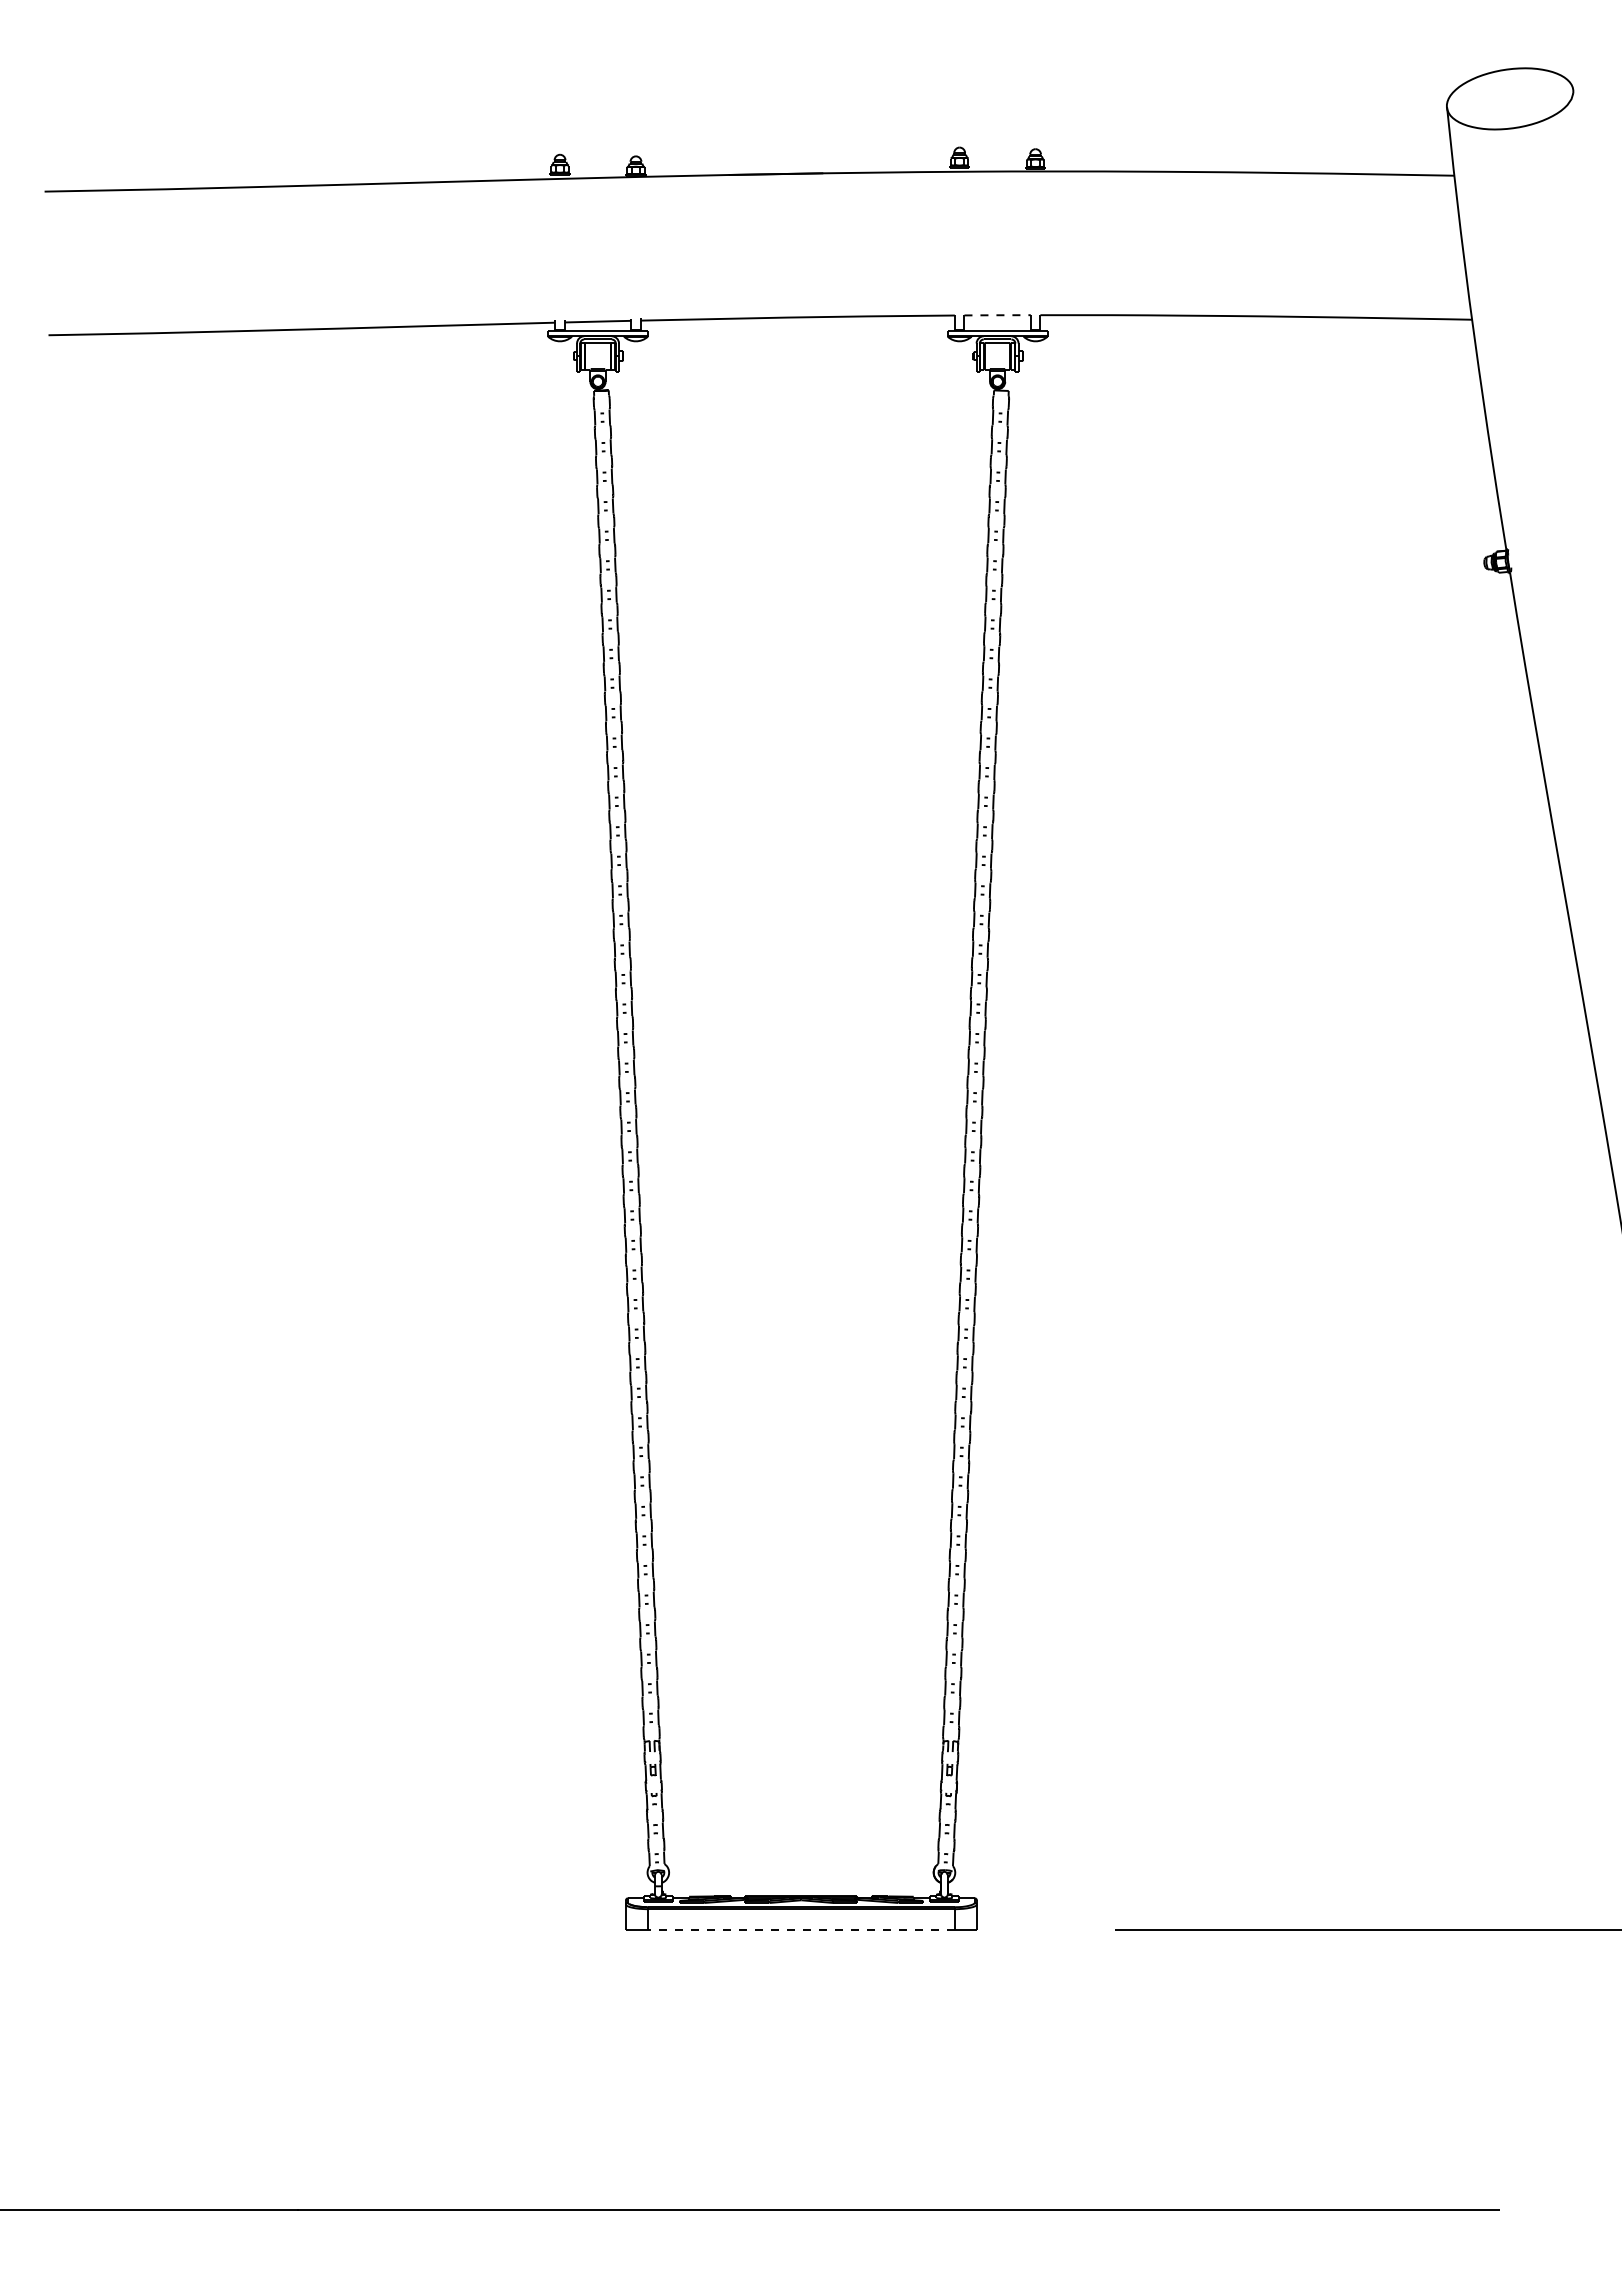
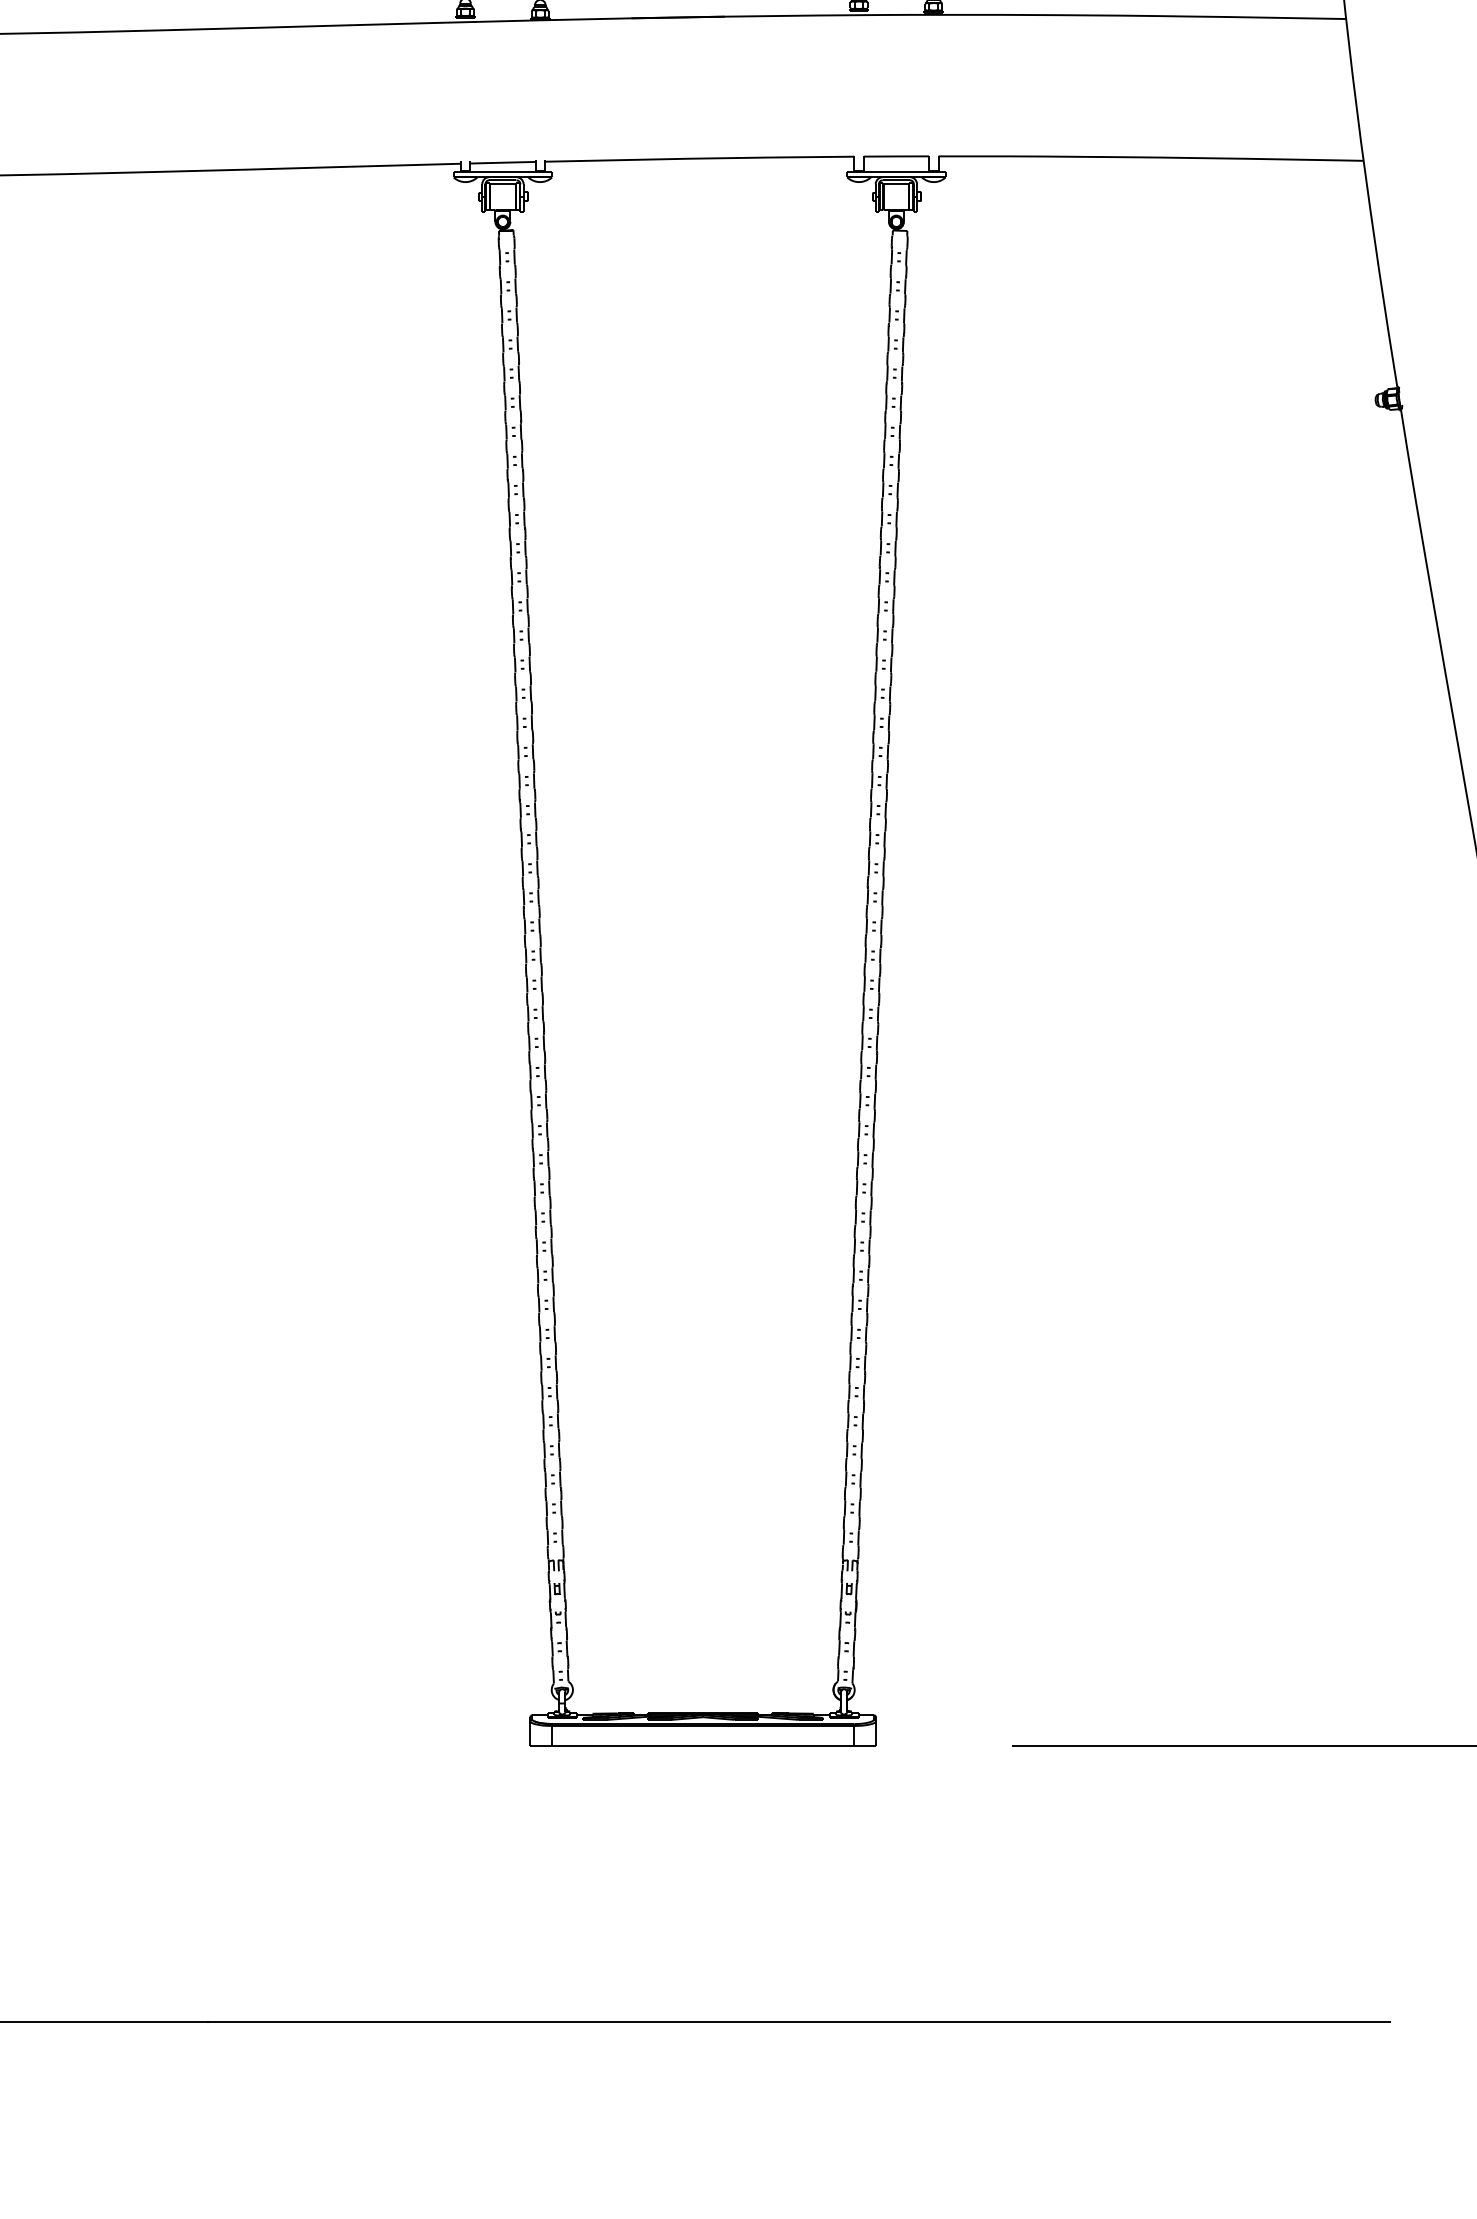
line: (997, 315) -> (896, 156), dashed -> solid
line: (800, 1929) -> (702, 1745), dashed -> solid

